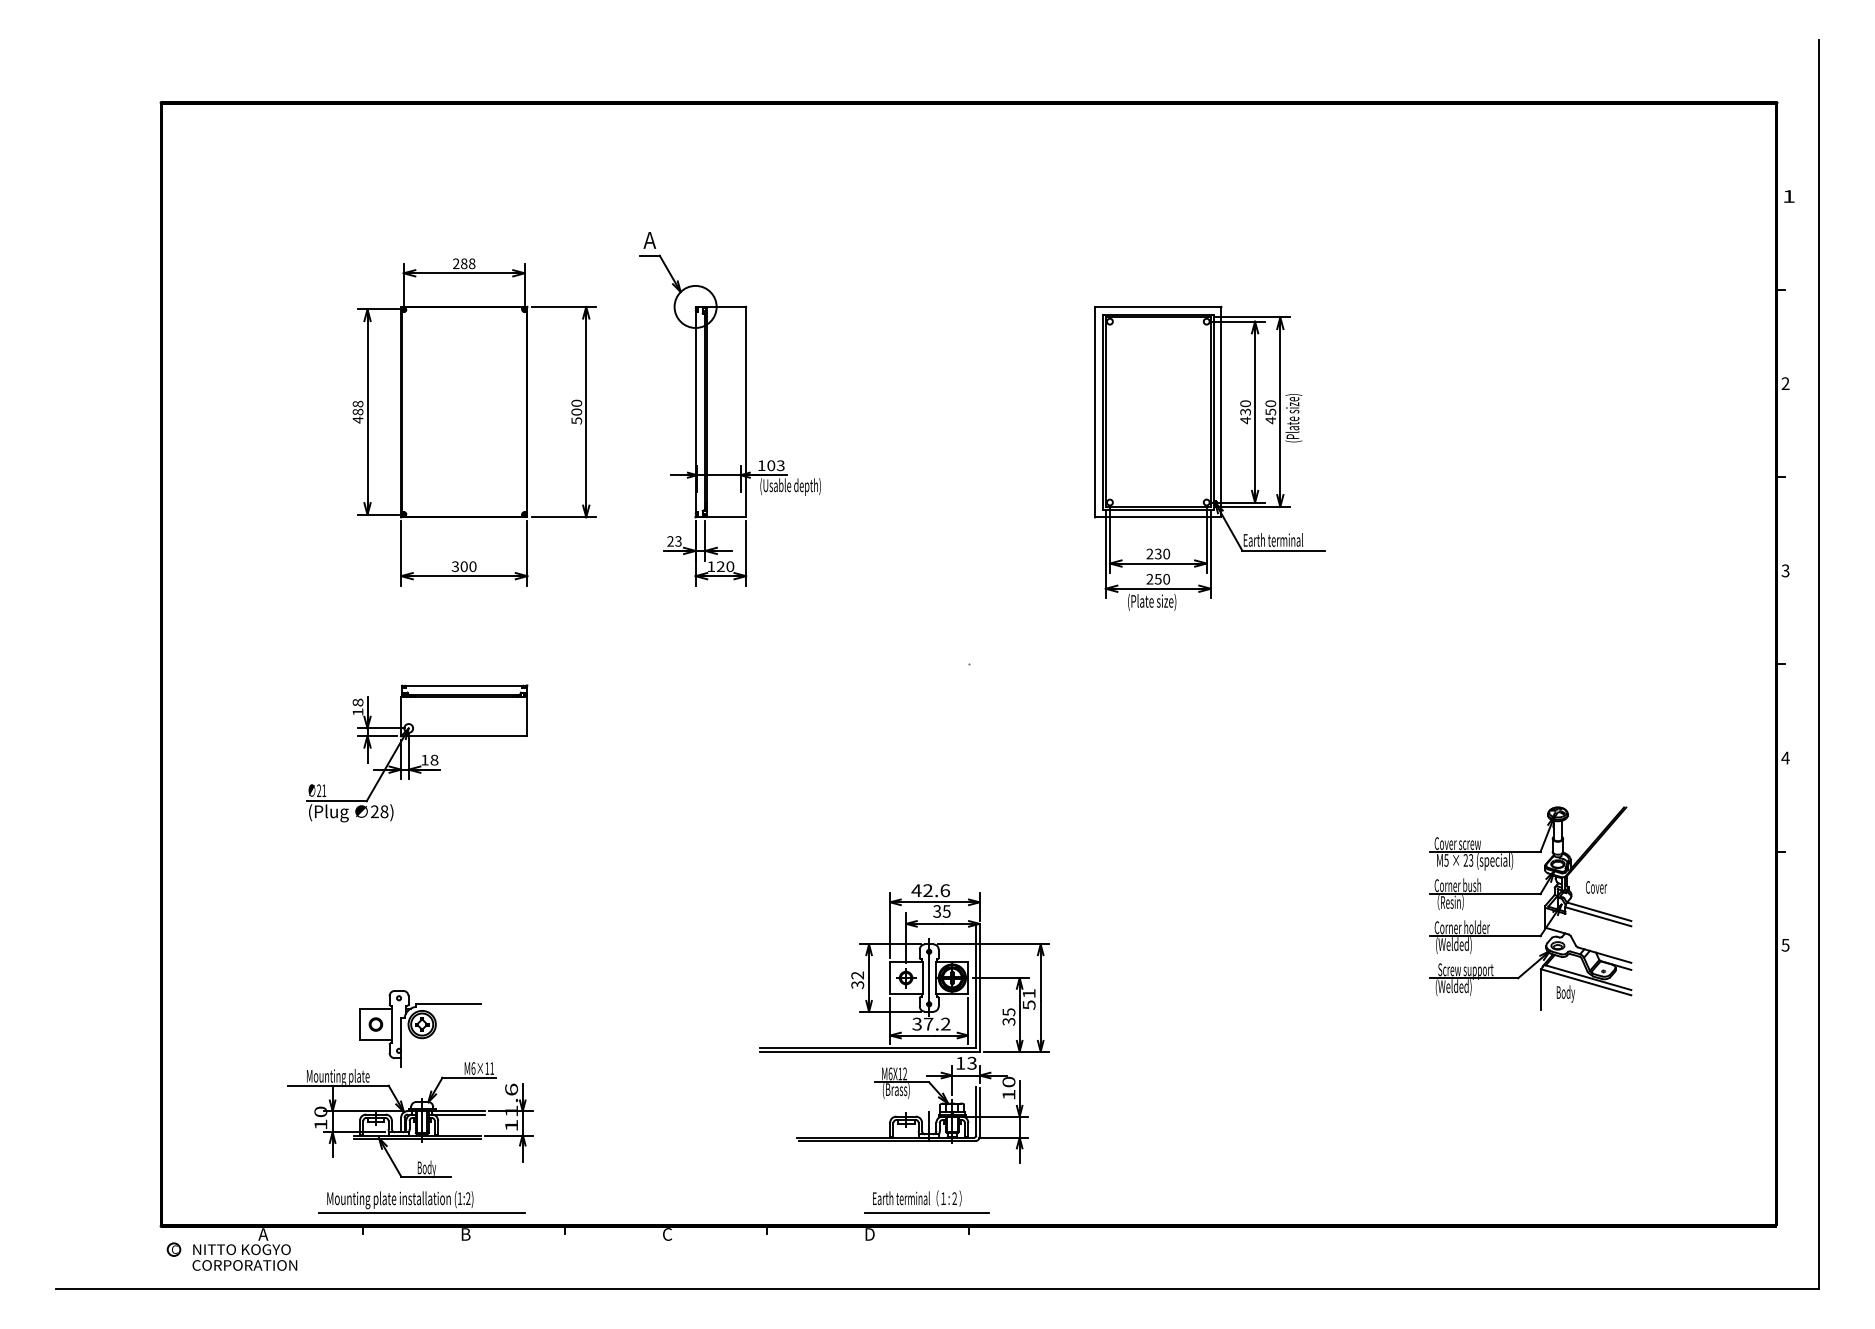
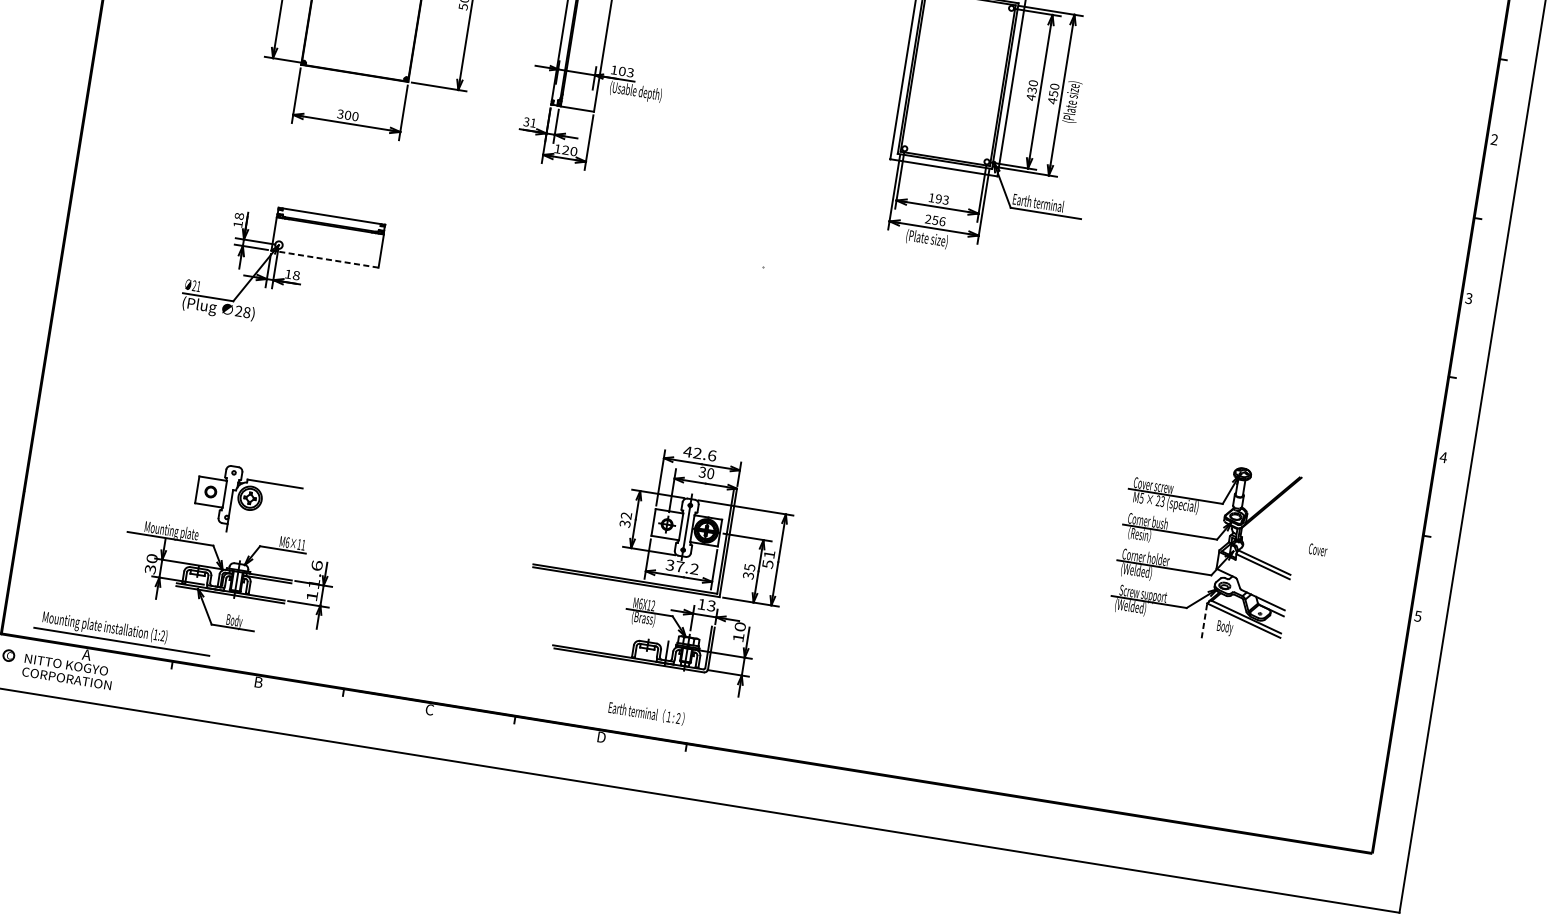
text: (674, 541) -> (529, 122), 23 -> 31
text: (1158, 553) -> (939, 198), 230 -> 193
text: (1166, 579) -> (942, 221), 250 -> 256
line: (463, 736) -> (324, 259), solid -> dashed
text: (1596, 887) -> (1318, 550), moved
text: (946, 911) -> (710, 473), 35 -> 30
line: (1541, 989) -> (1204, 620), solid -> dashed
text: (320, 1124) -> (150, 569), 10 -> 30
part: (421, 1202) -> (122, 632), moved
line: (926, 1213) -> (652, 727), removed

